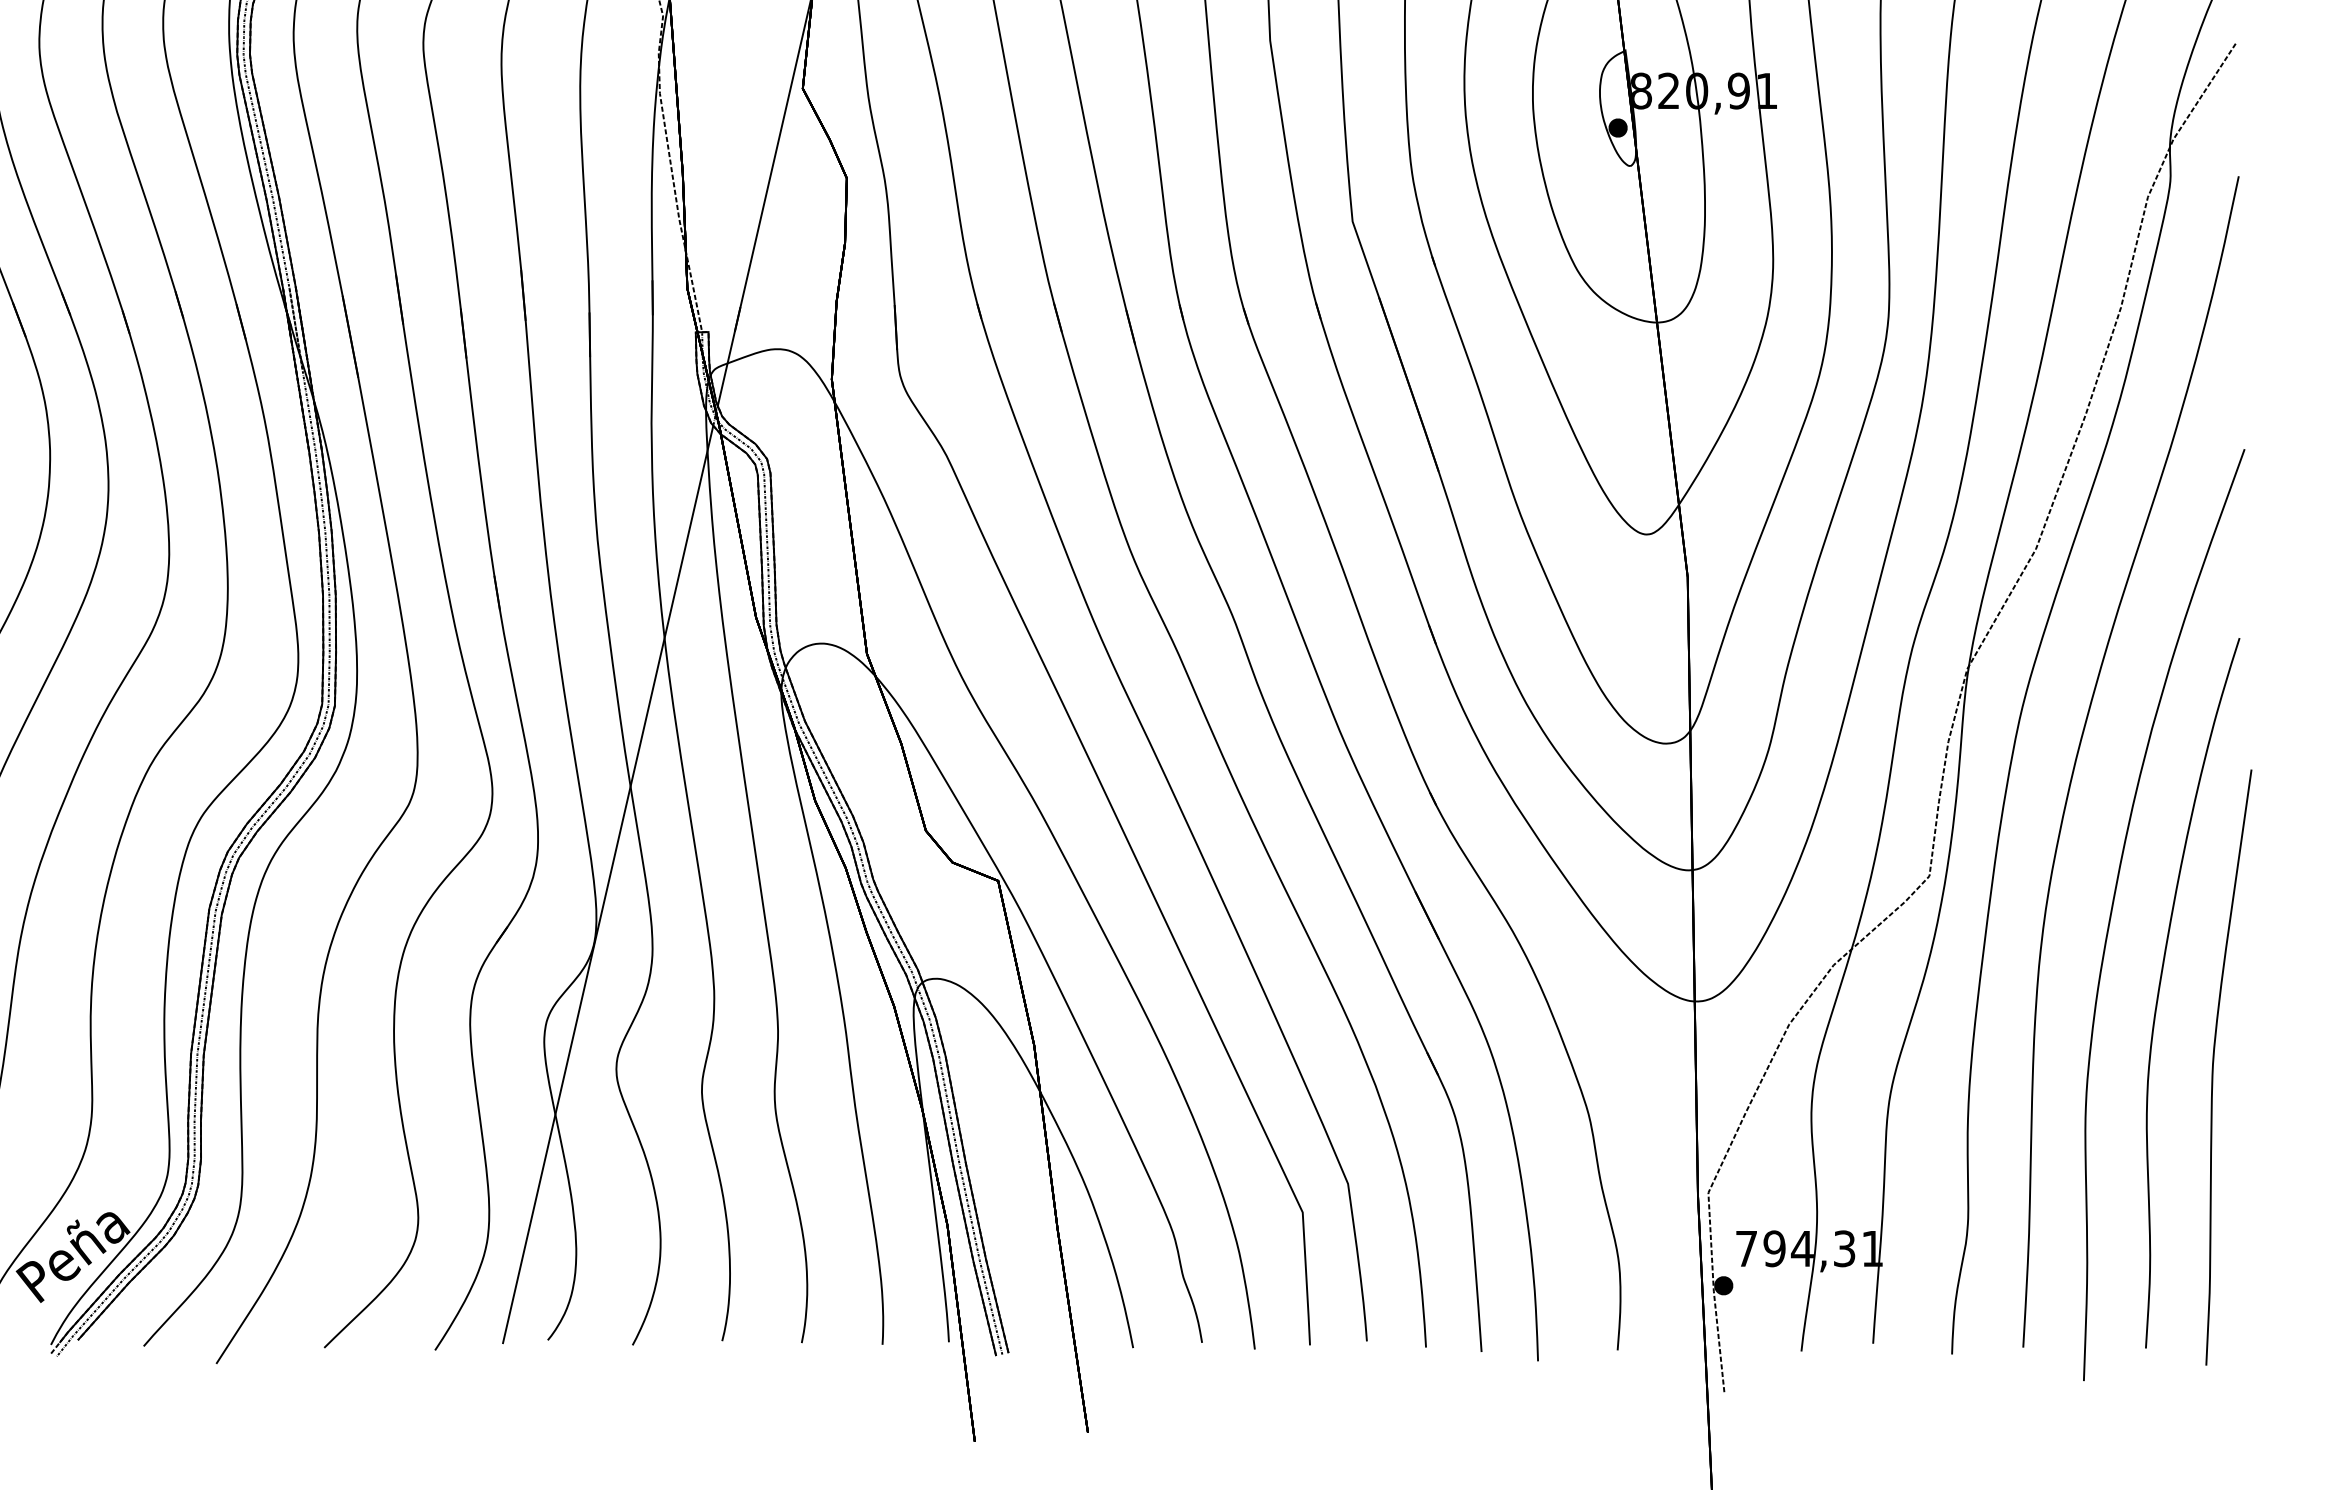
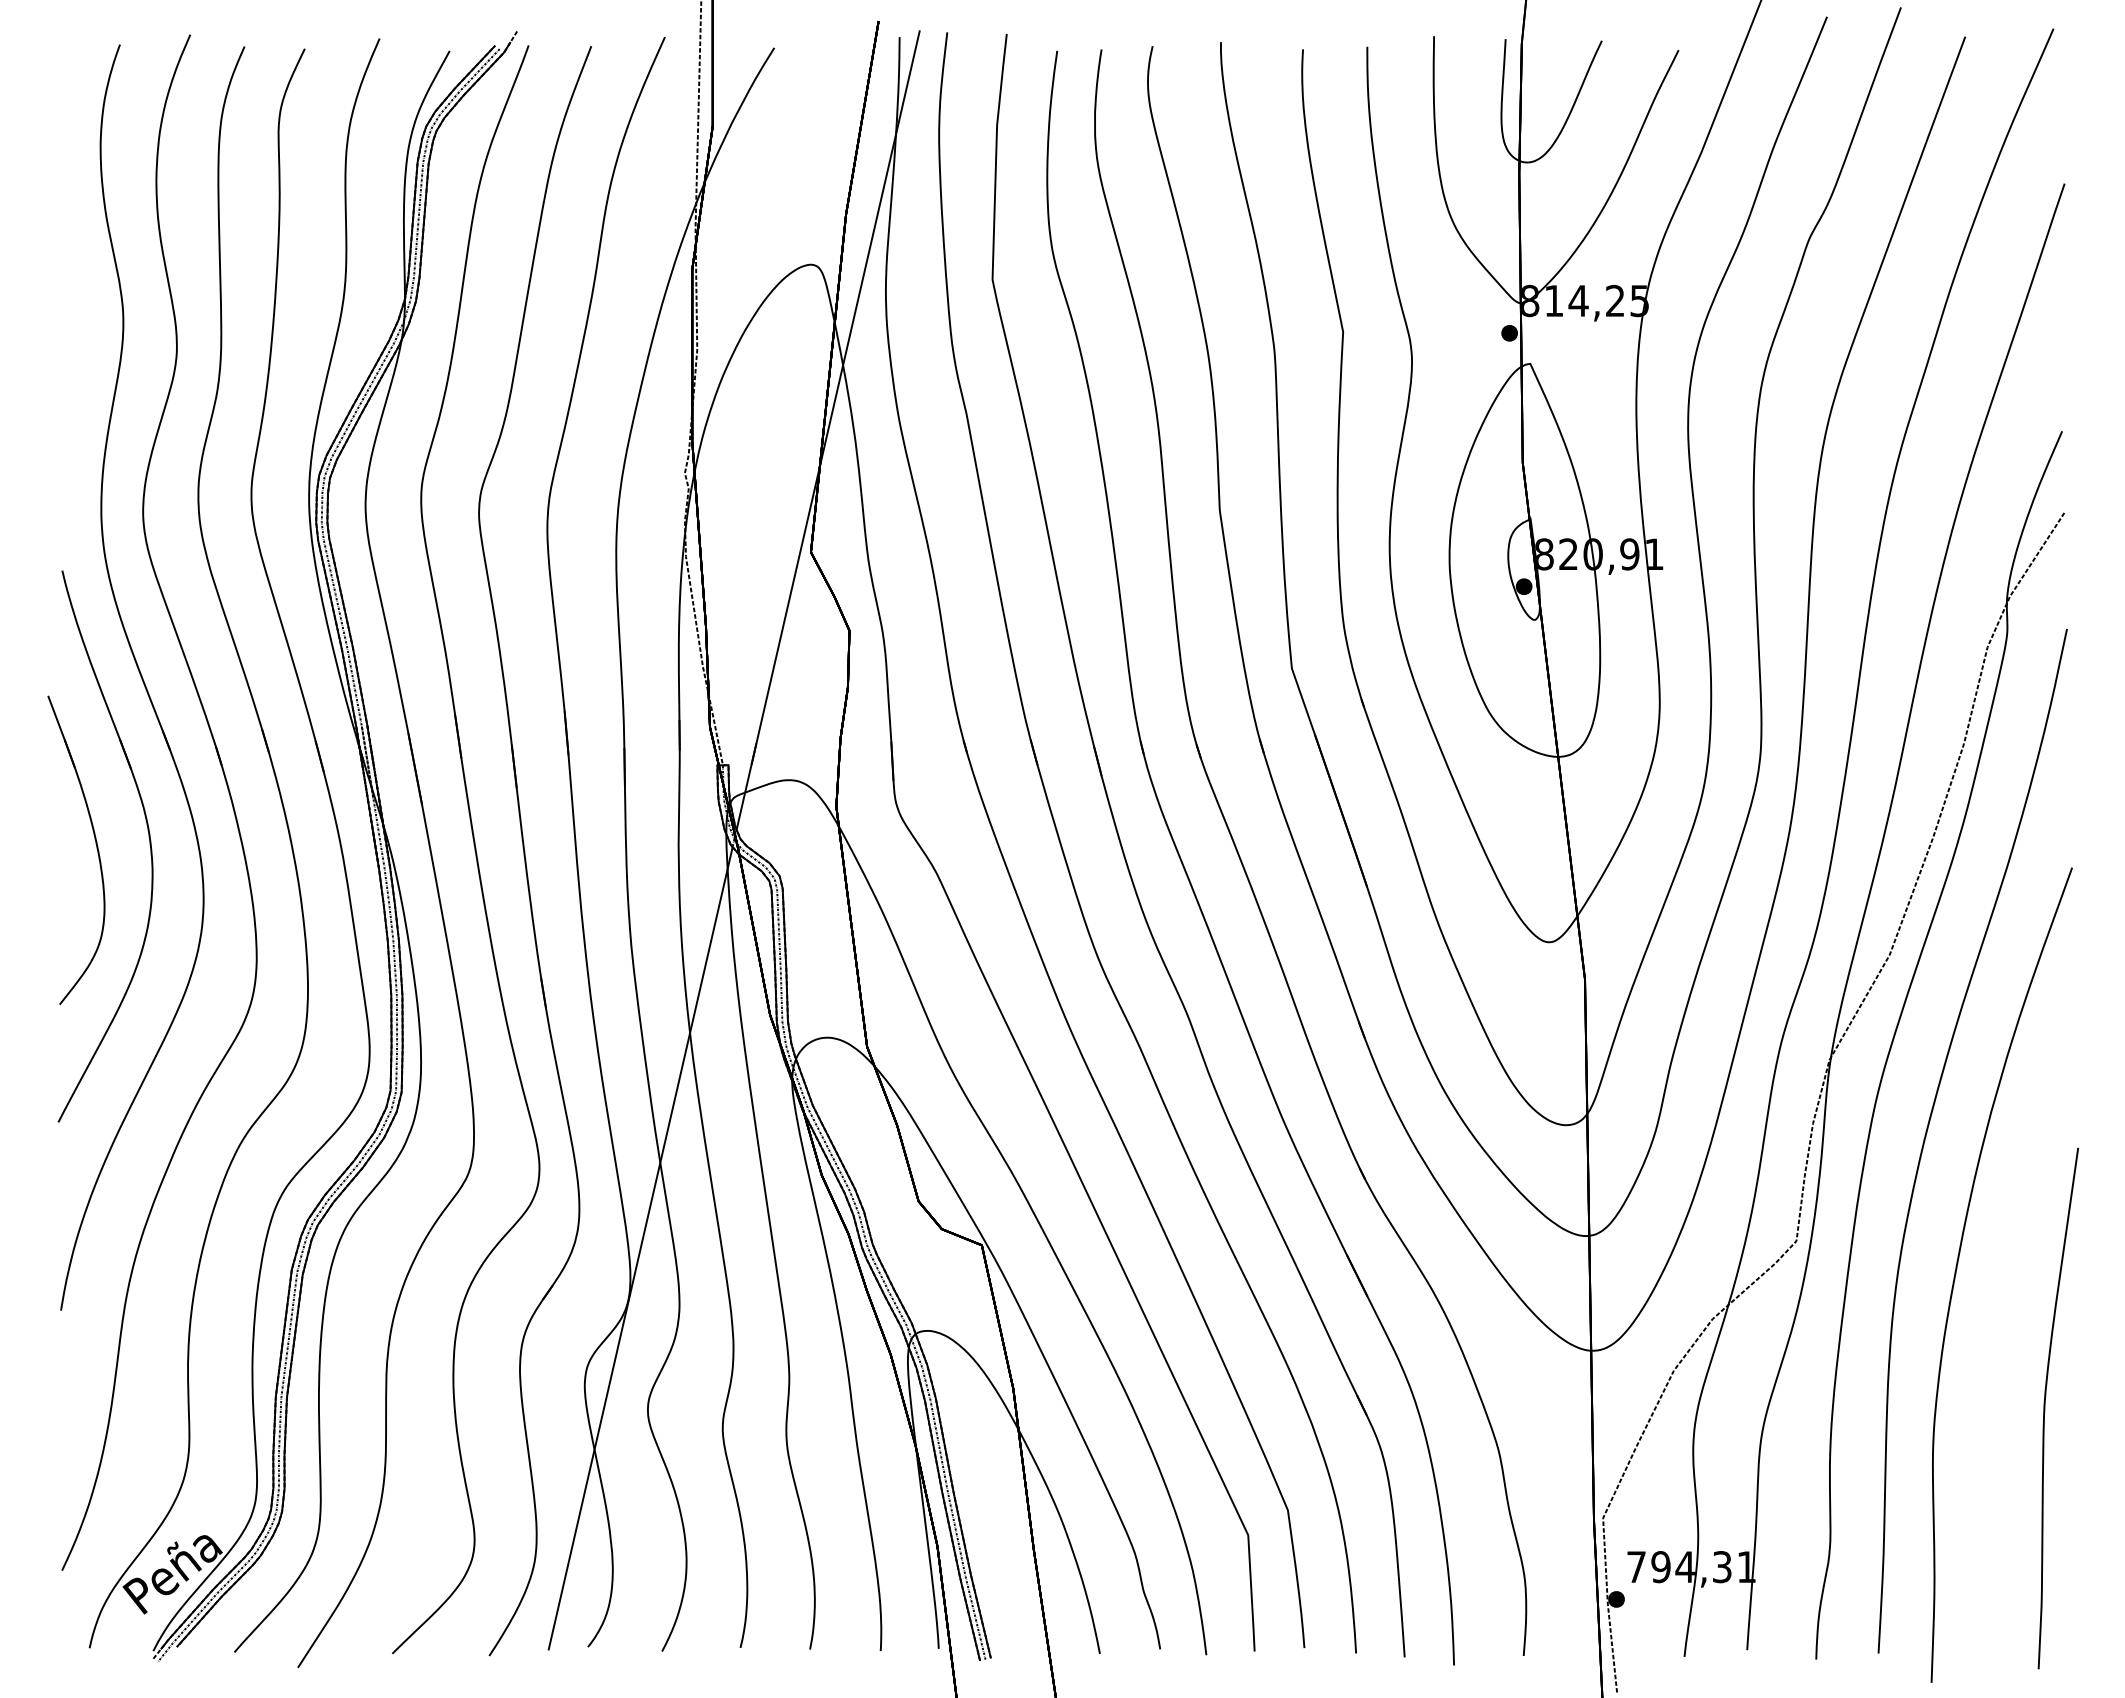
part: (2160, 989) -> (1998, 1340), removed

